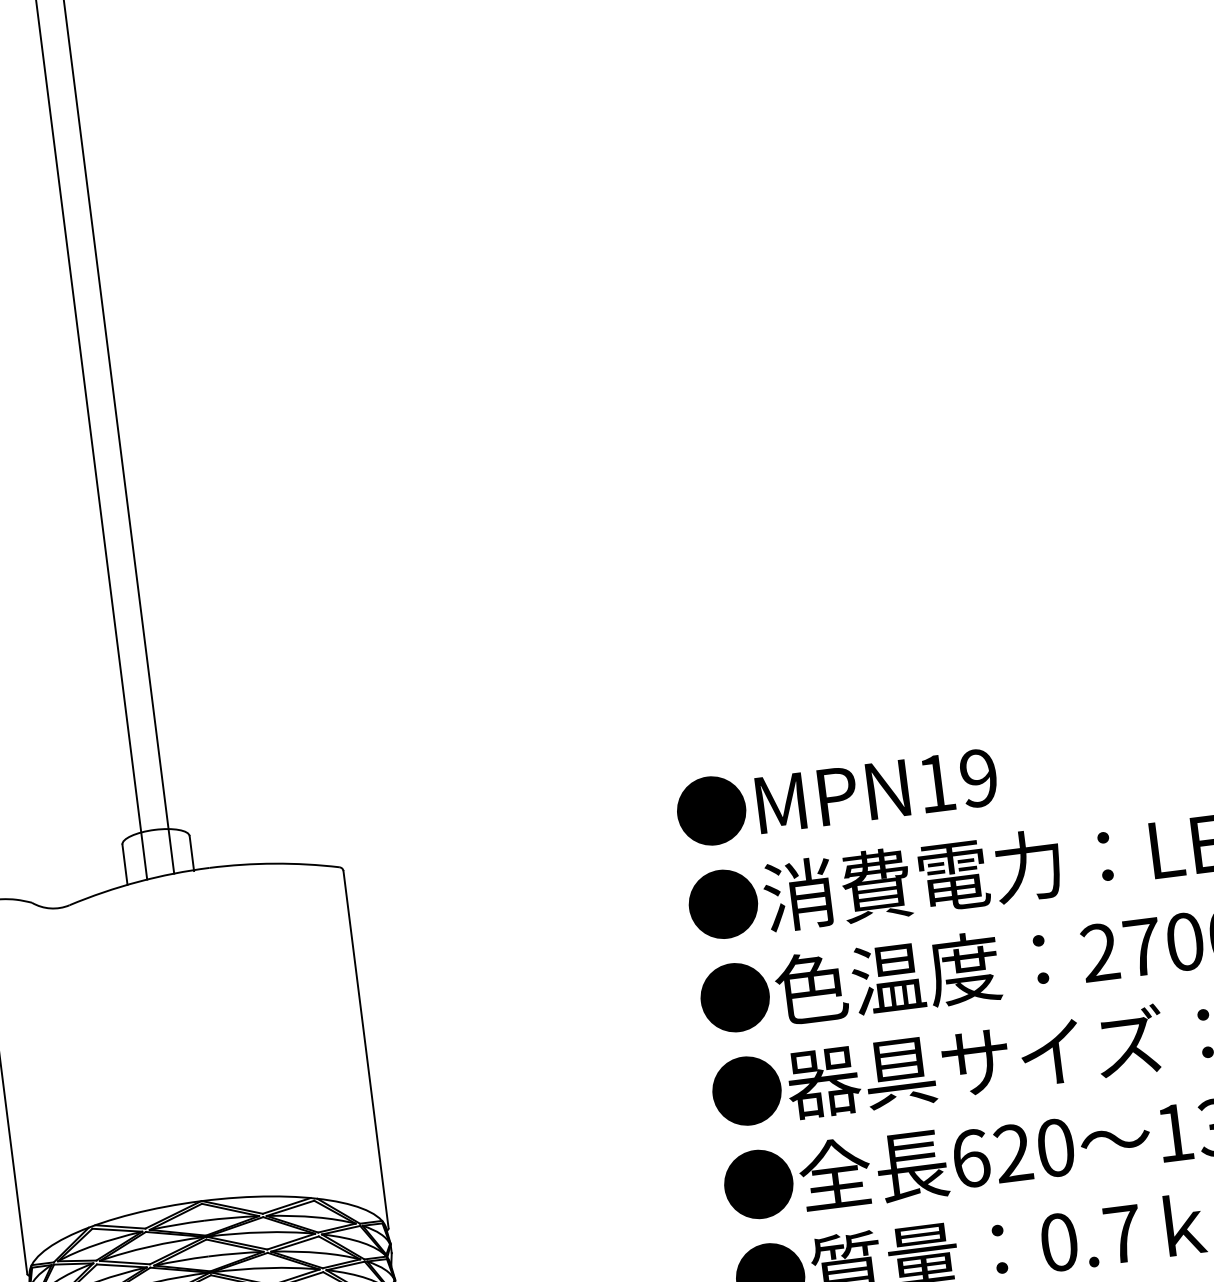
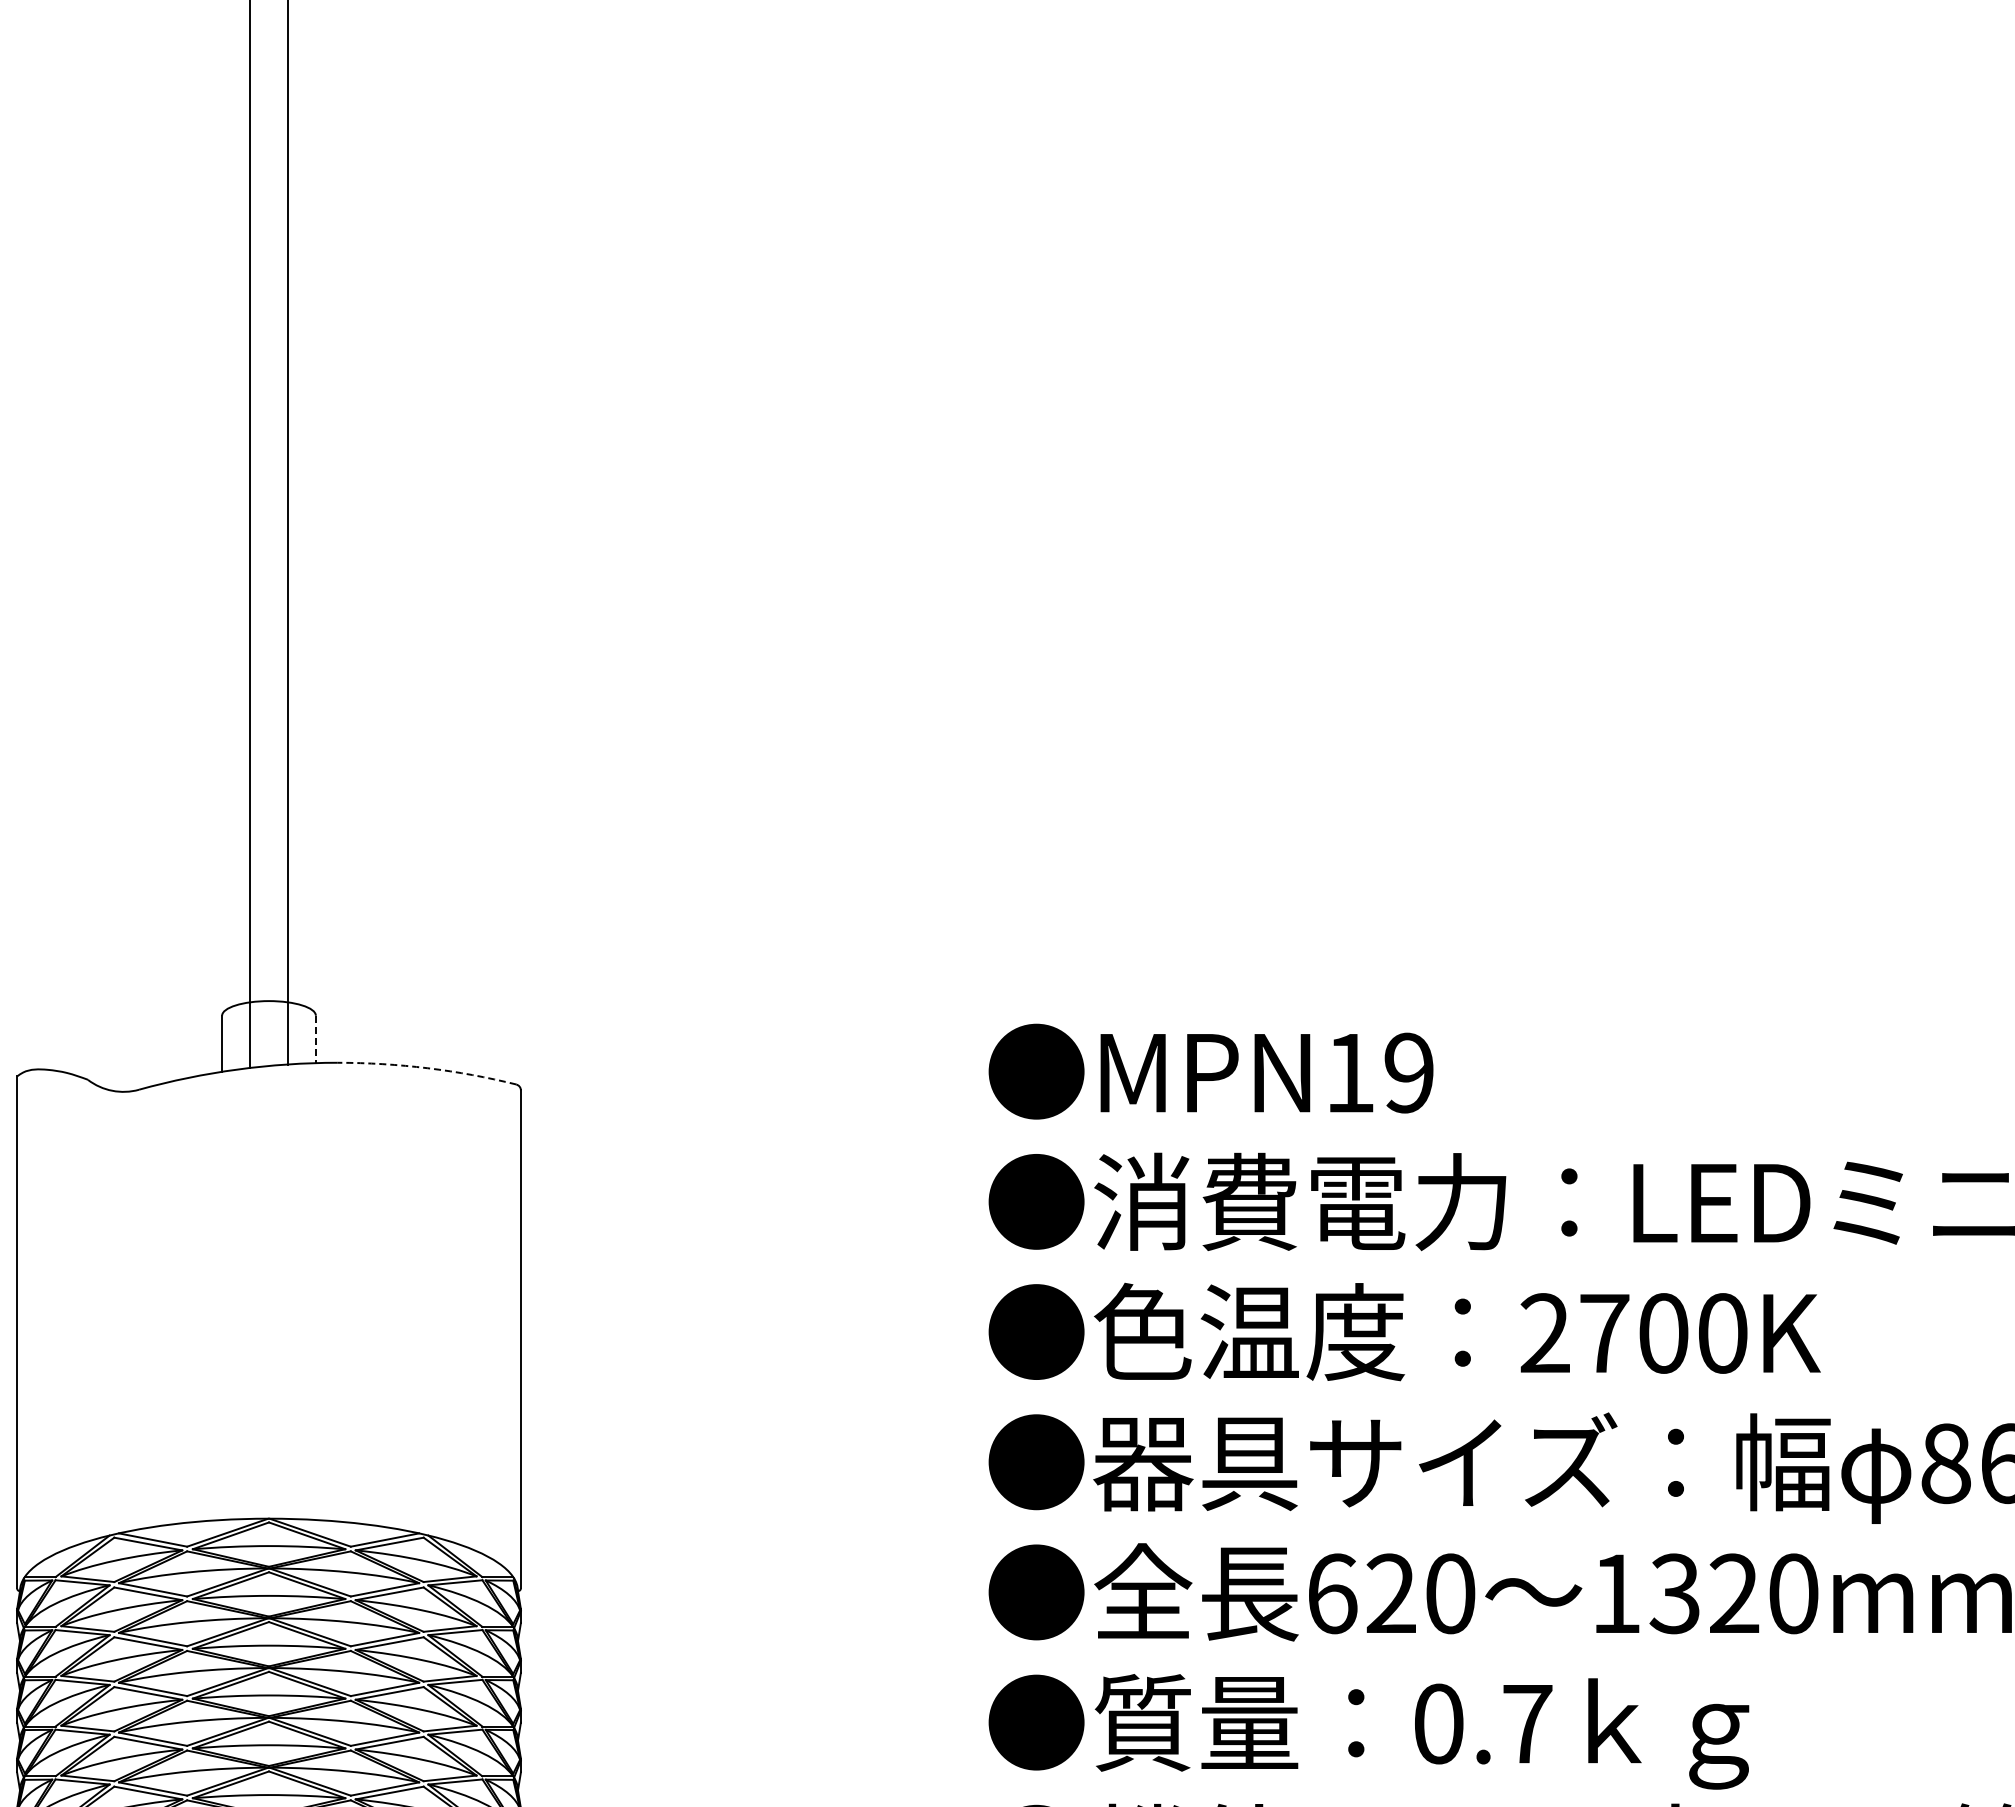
line: (191, 853) -> (315, 1040), solid -> dashed
arc: (274, 863) -> (427, 1068), solid -> dashed

